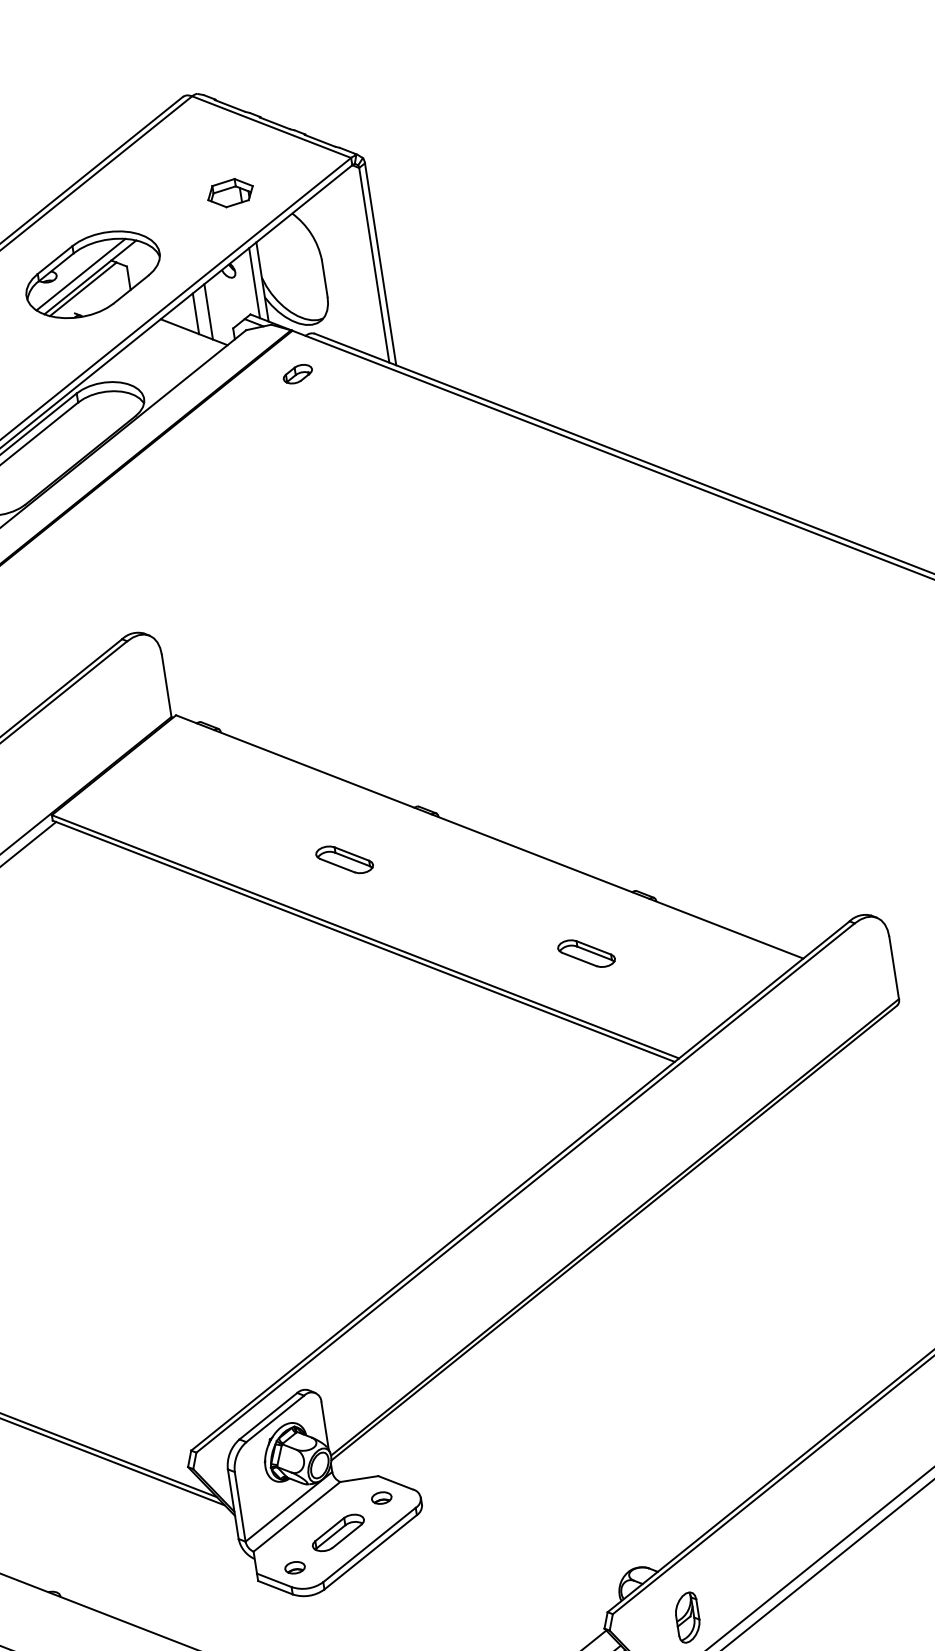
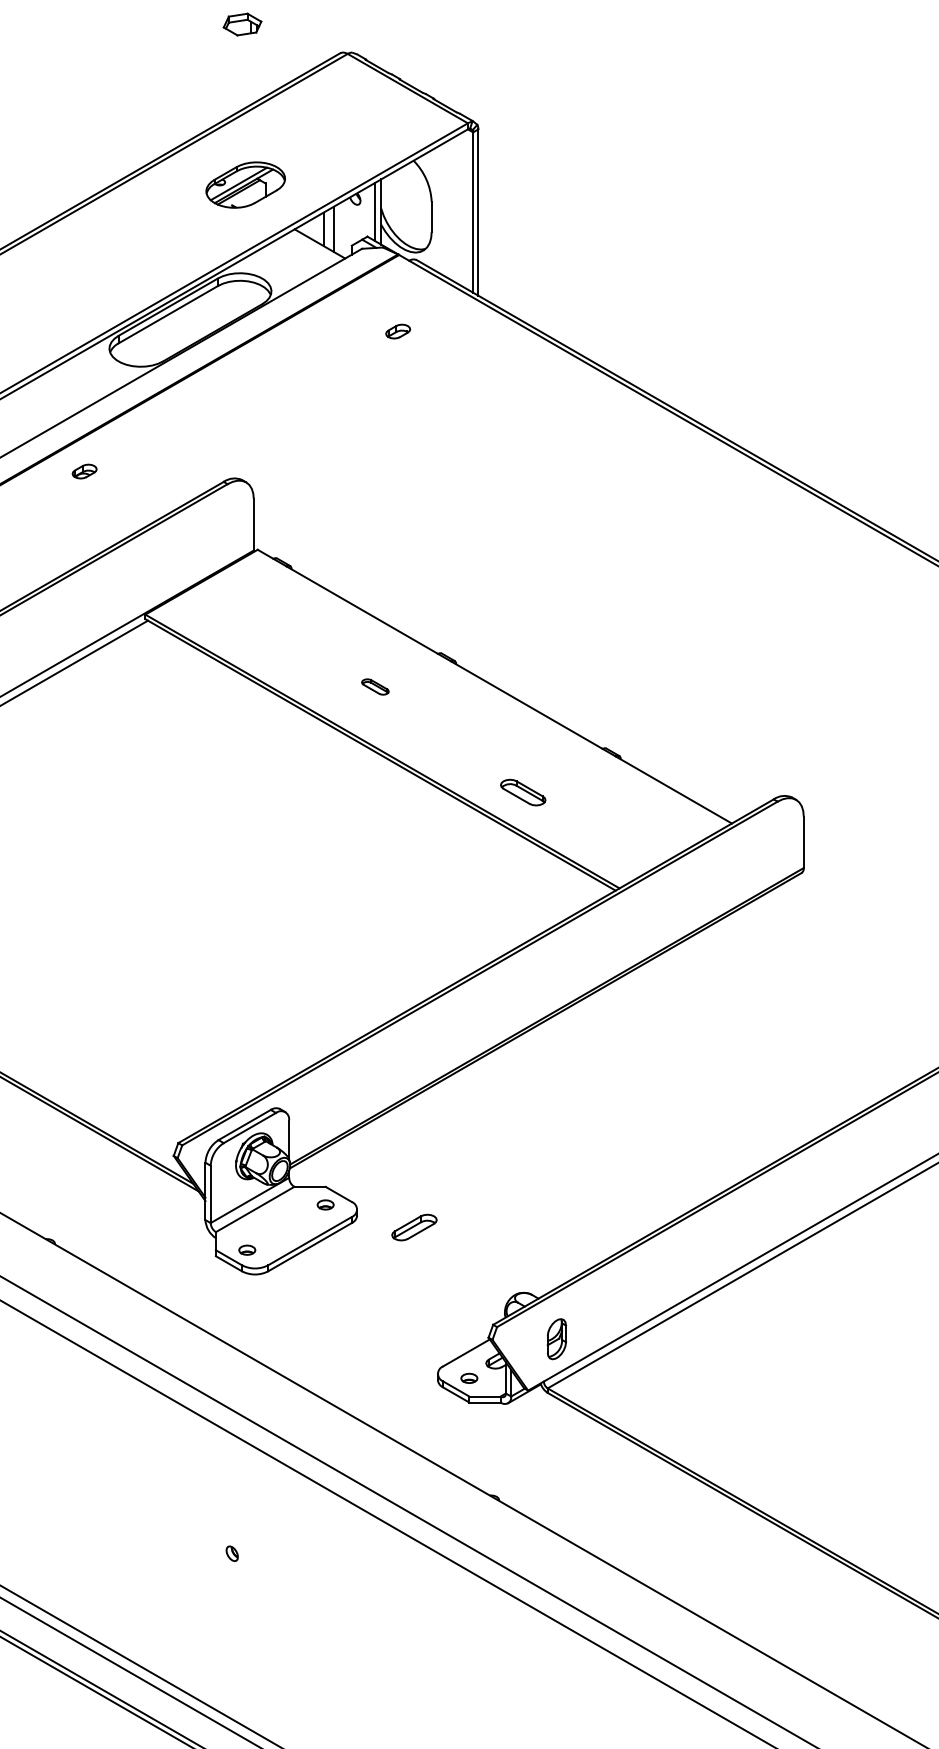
part: (230, 193) -> (242, 24), moved
part: (92, 274) -> (245, 184), size x0.7
part: (298, 374) -> (398, 331), moved
part: (344, 859) -> (375, 686), size x0.6
part: (586, 953) -> (523, 792), moved
part: (338, 1532) -> (414, 1227), moved

